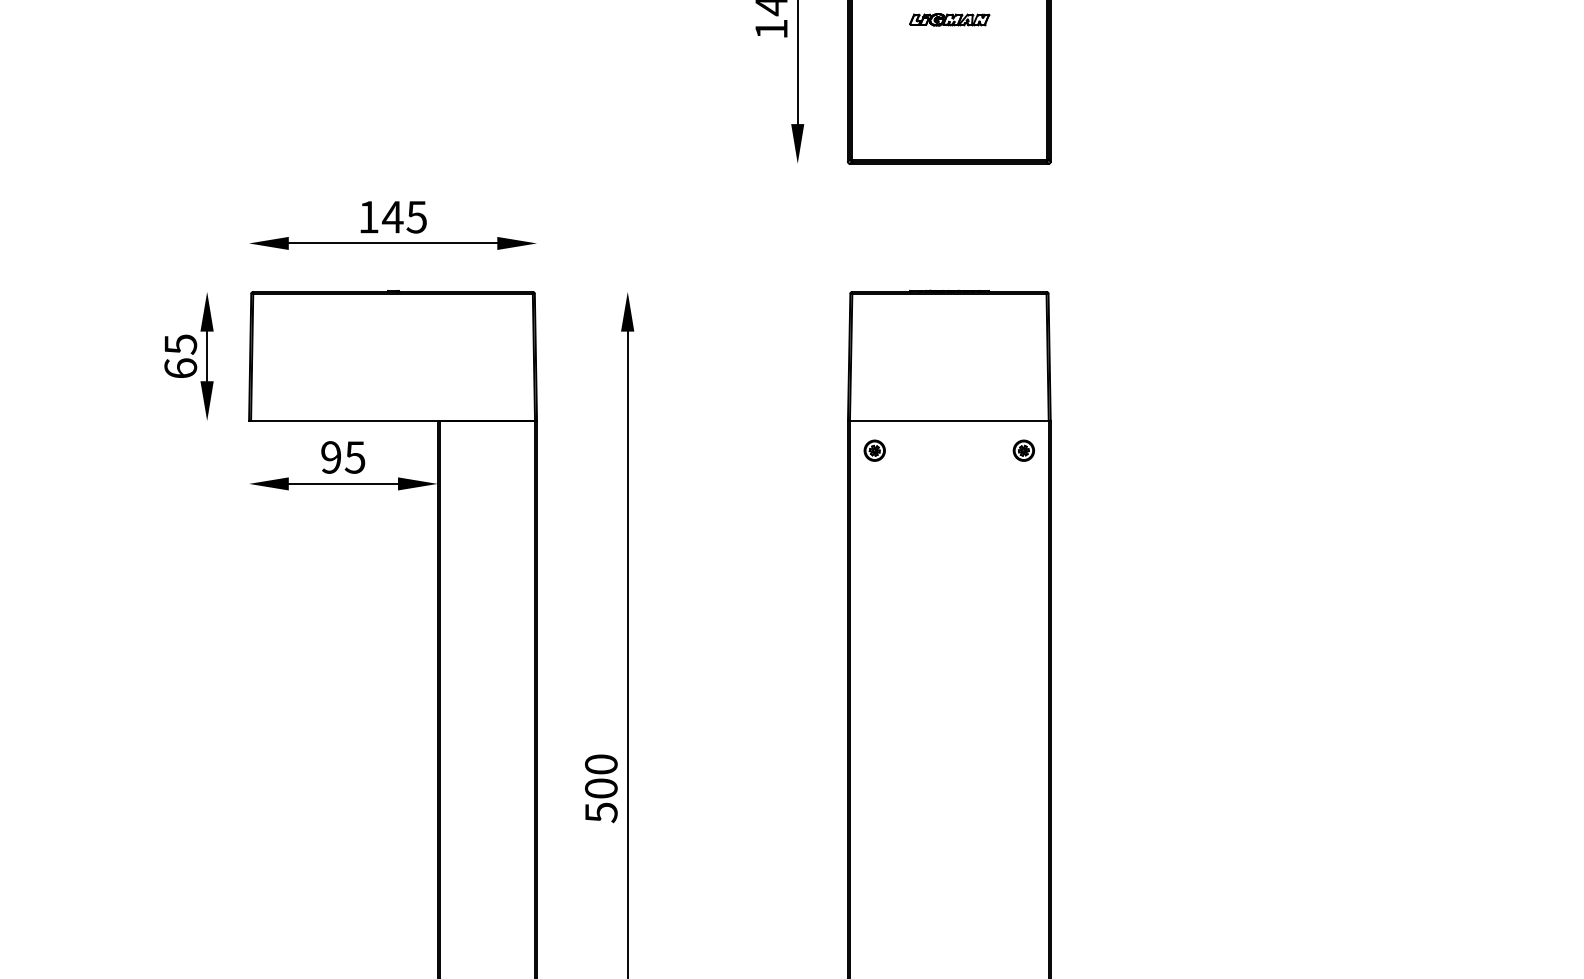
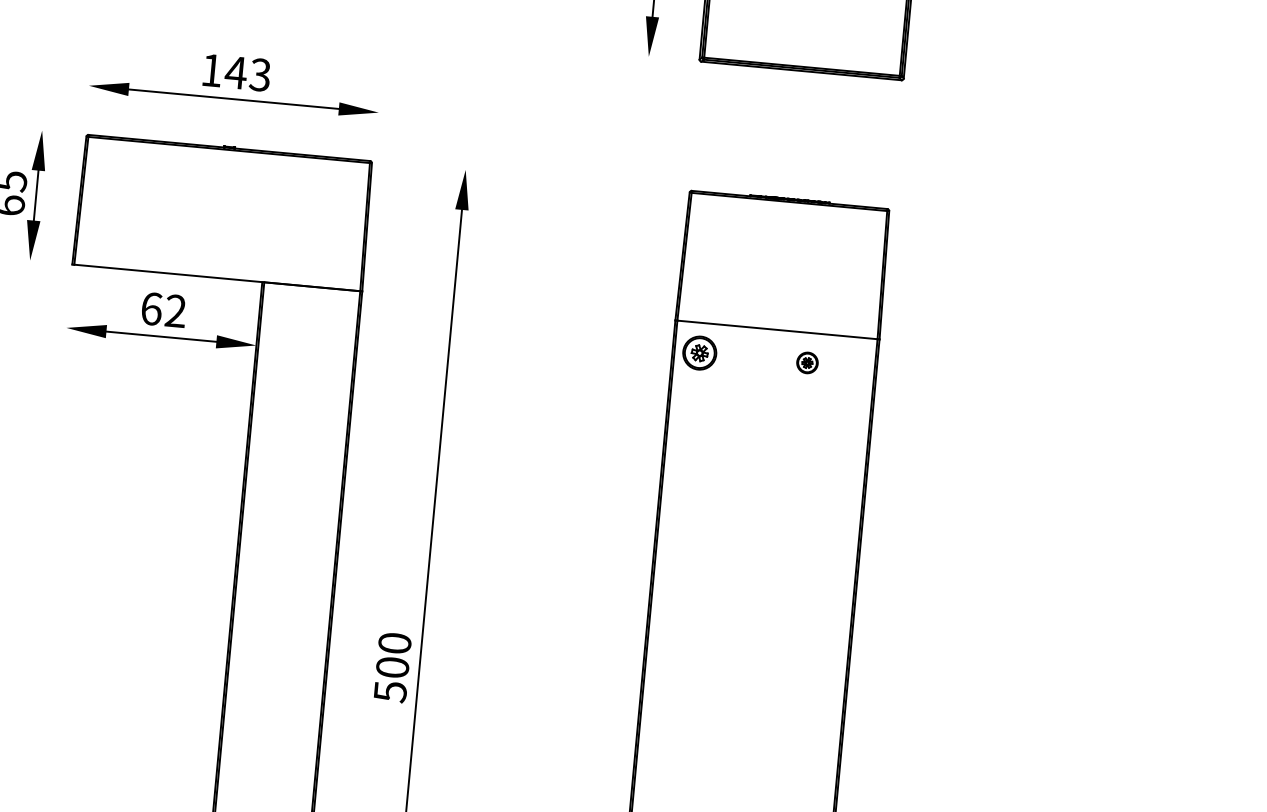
text: (416, 216) -> (260, 74), 145 -> 143
part: (874, 450) -> (699, 352), size x1.6
part: (1023, 450) -> (807, 362), moved
text: (343, 457) -> (163, 310), 95 -> 62

